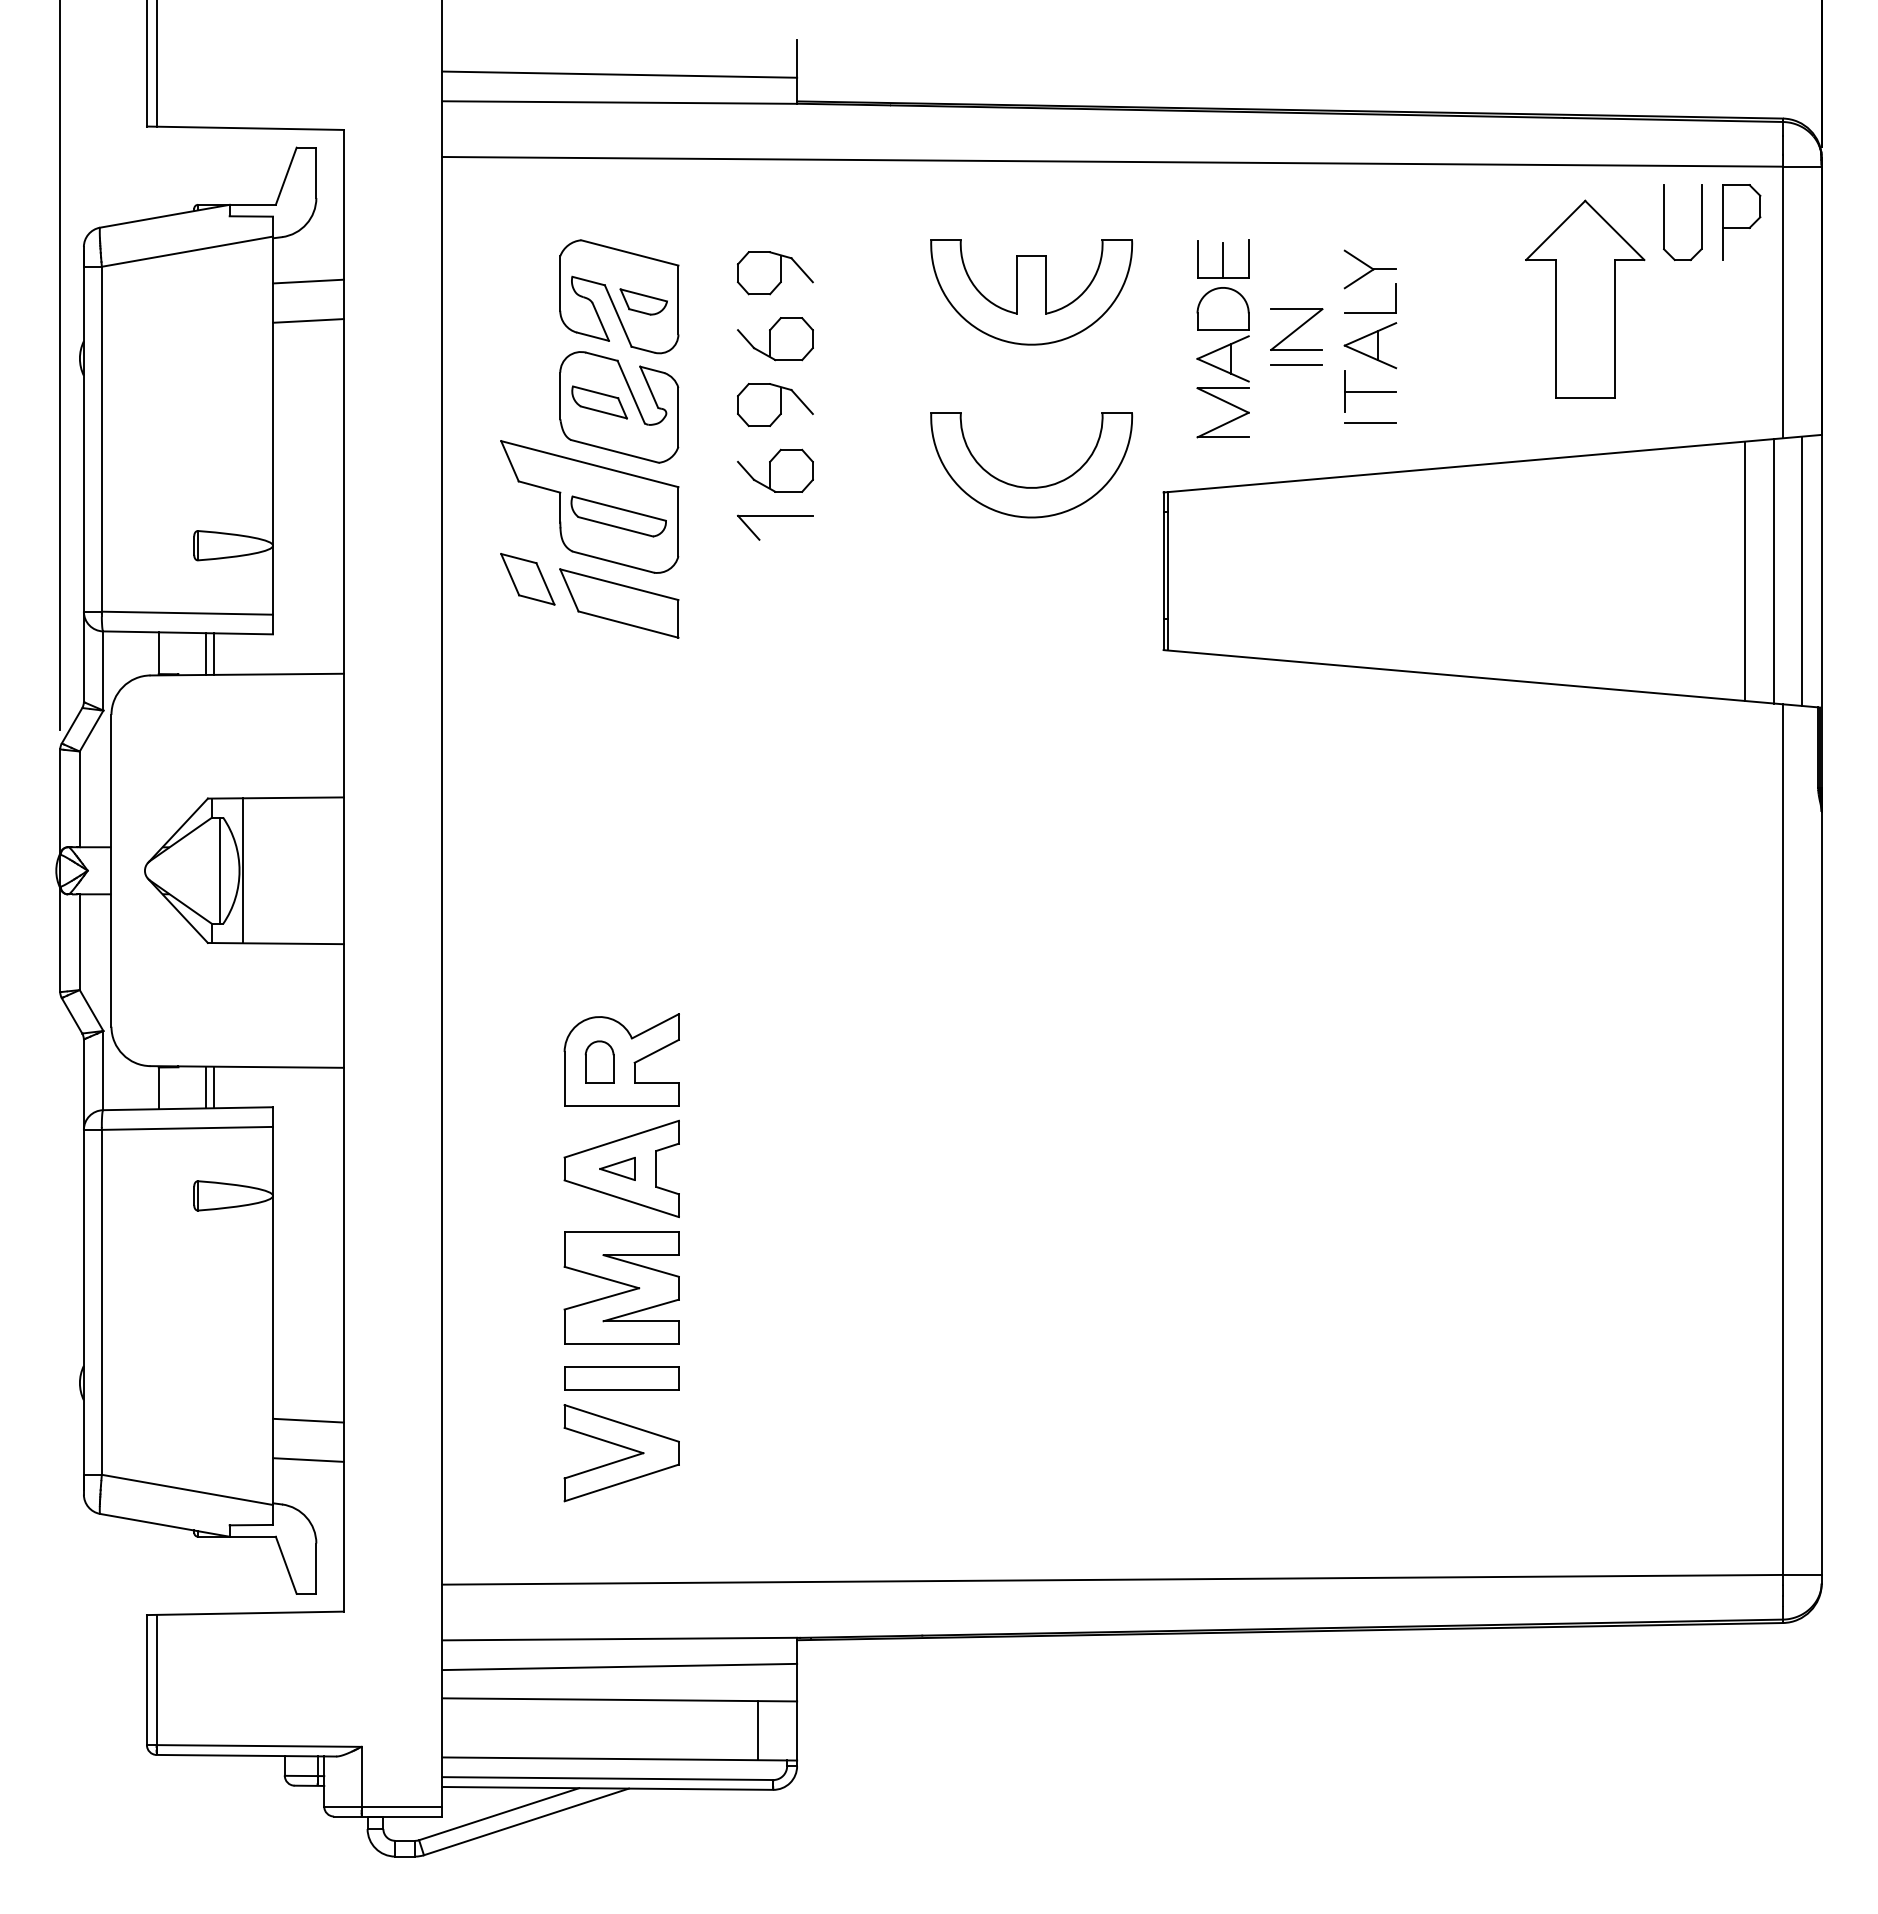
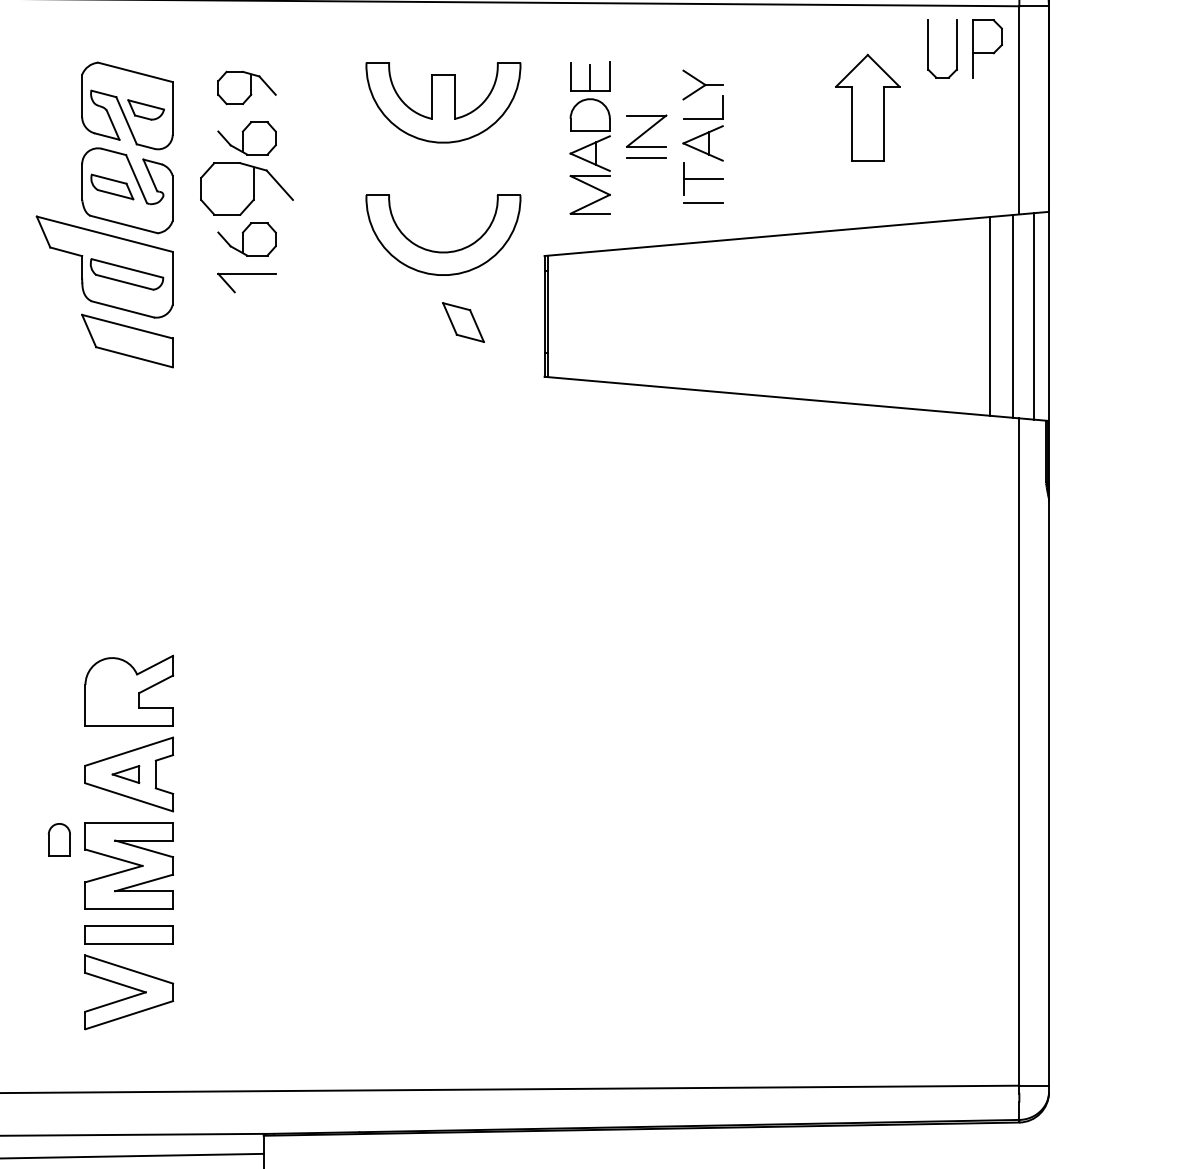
part: (1585, 298) -> (867, 107), size x0.7
part: (775, 404) -> (247, 188), size x1.6
part: (527, 579) -> (463, 322), moved
part: (599, 1061) -> (59, 839), moved

